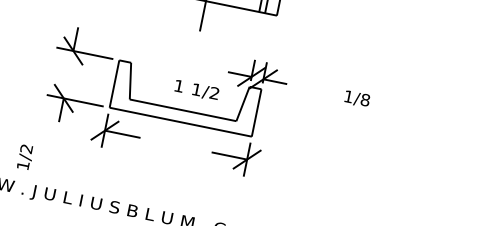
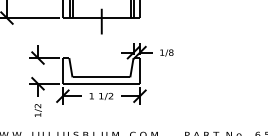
text: (196, 90) -> (101, 96), moved
text: (356, 97) -> (166, 52), moved
text: (24, 157) -> (37, 110), moved

